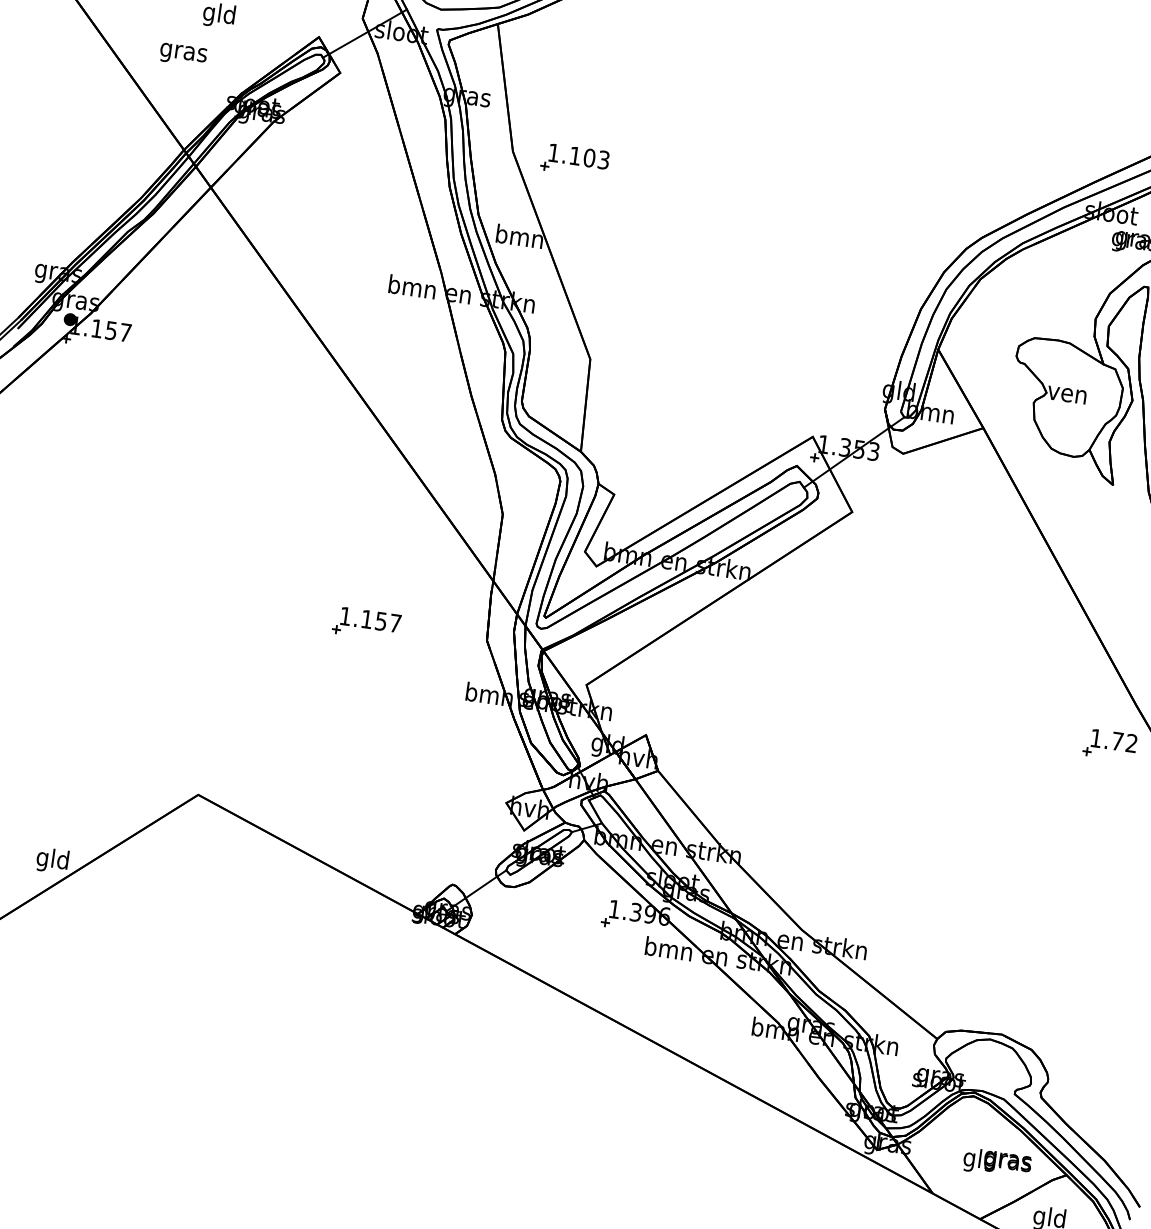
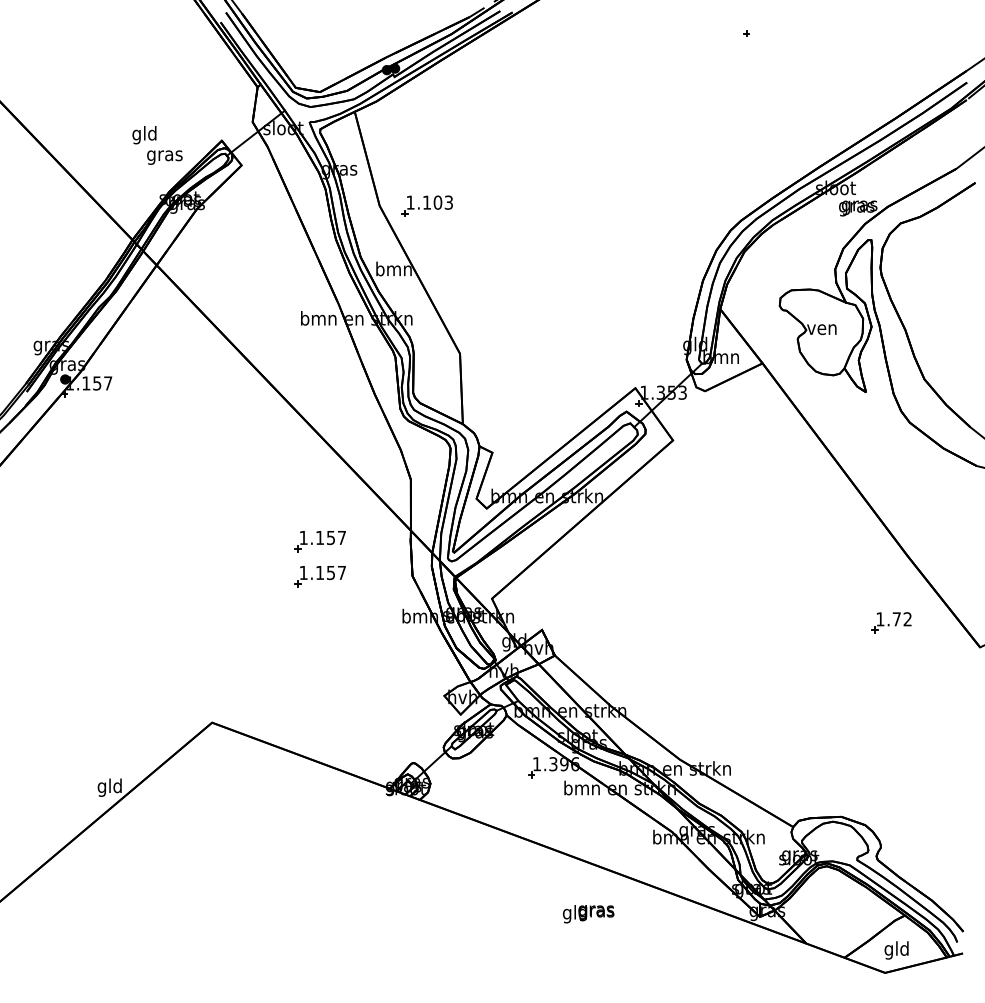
text: (182, 54) -> (164, 157), moved
part: (372, 578) -> (319, 541), added
part: (1110, 744) -> (891, 622), moved
text: (997, 1163) -> (588, 914), moved

